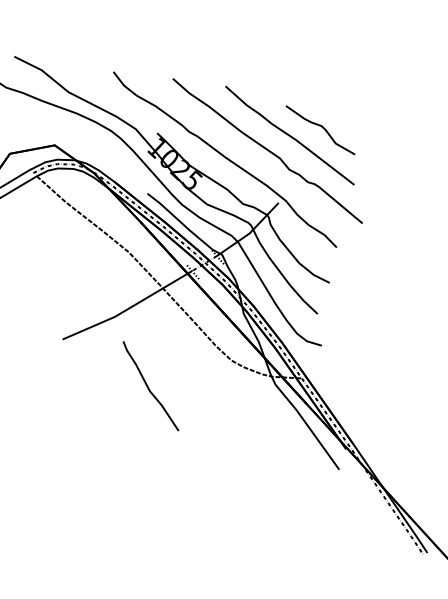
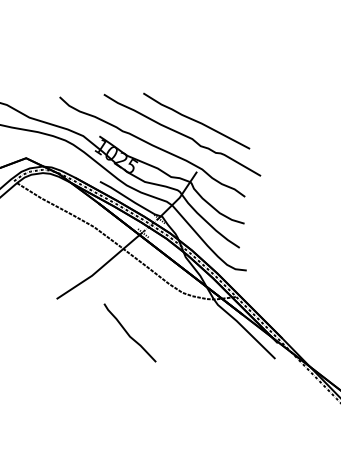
curve: (321, 127) -> (218, 111), removed
curve: (148, 386) -> (128, 333), moved

